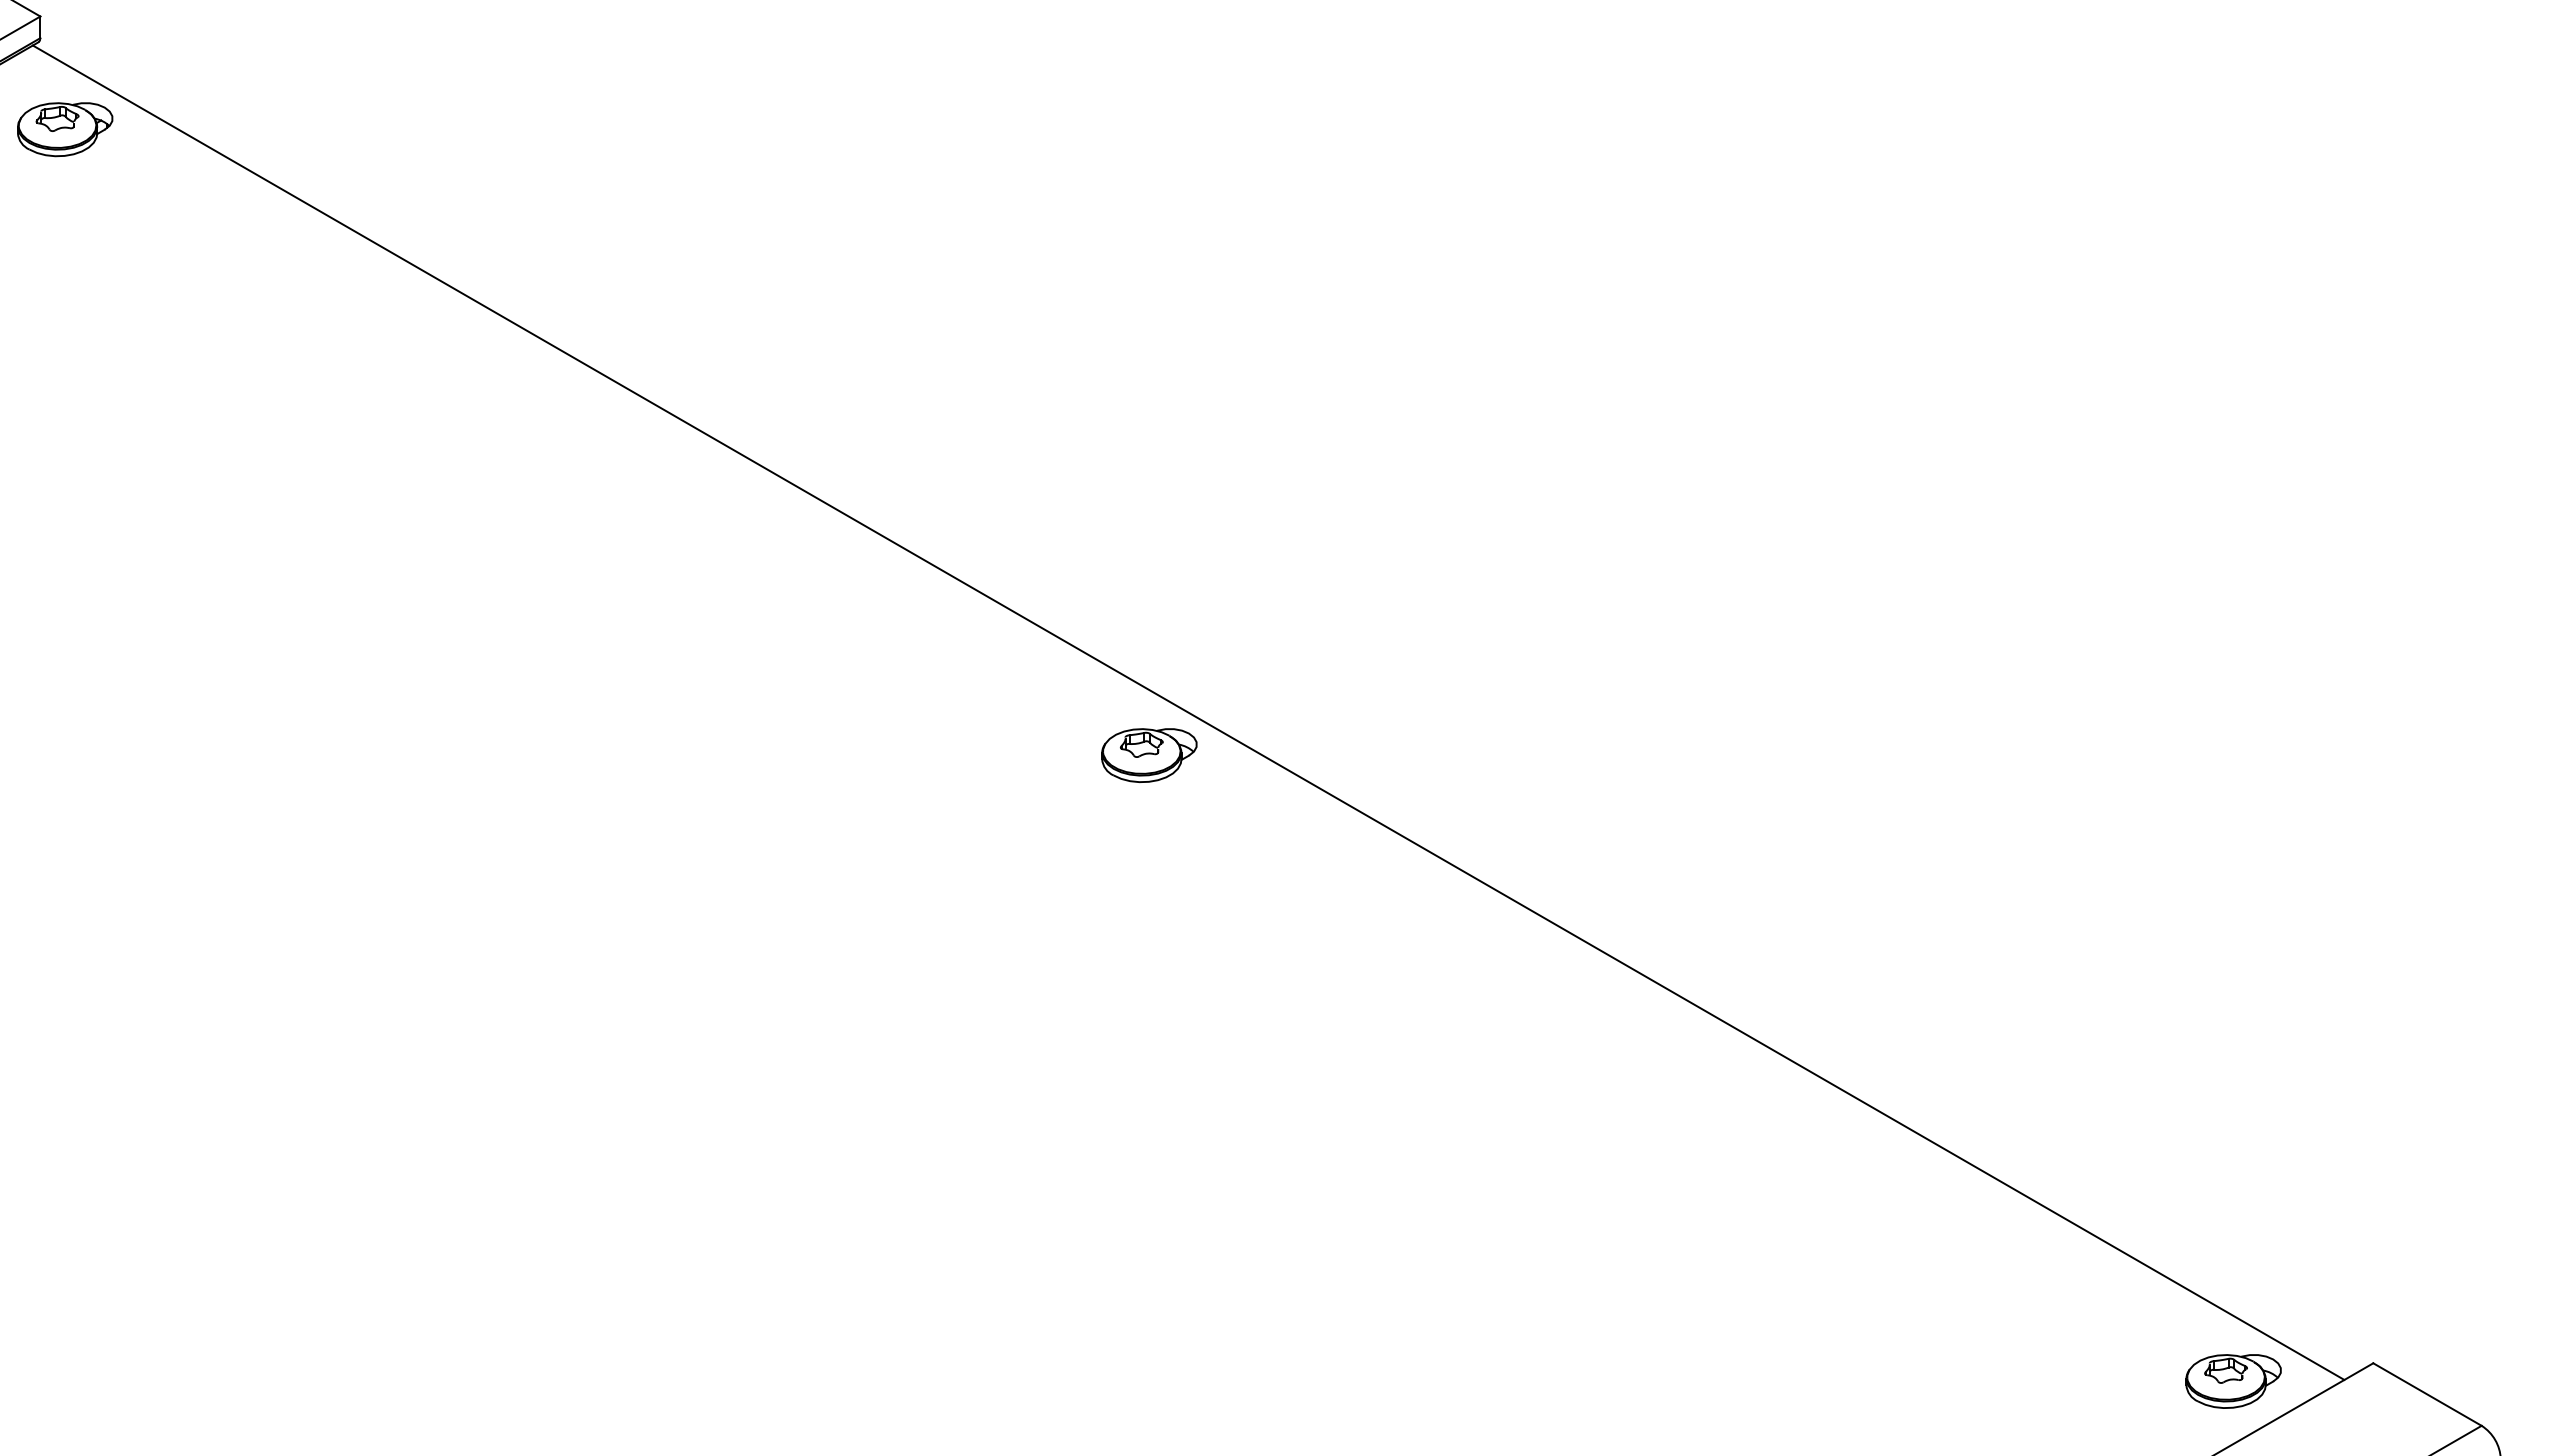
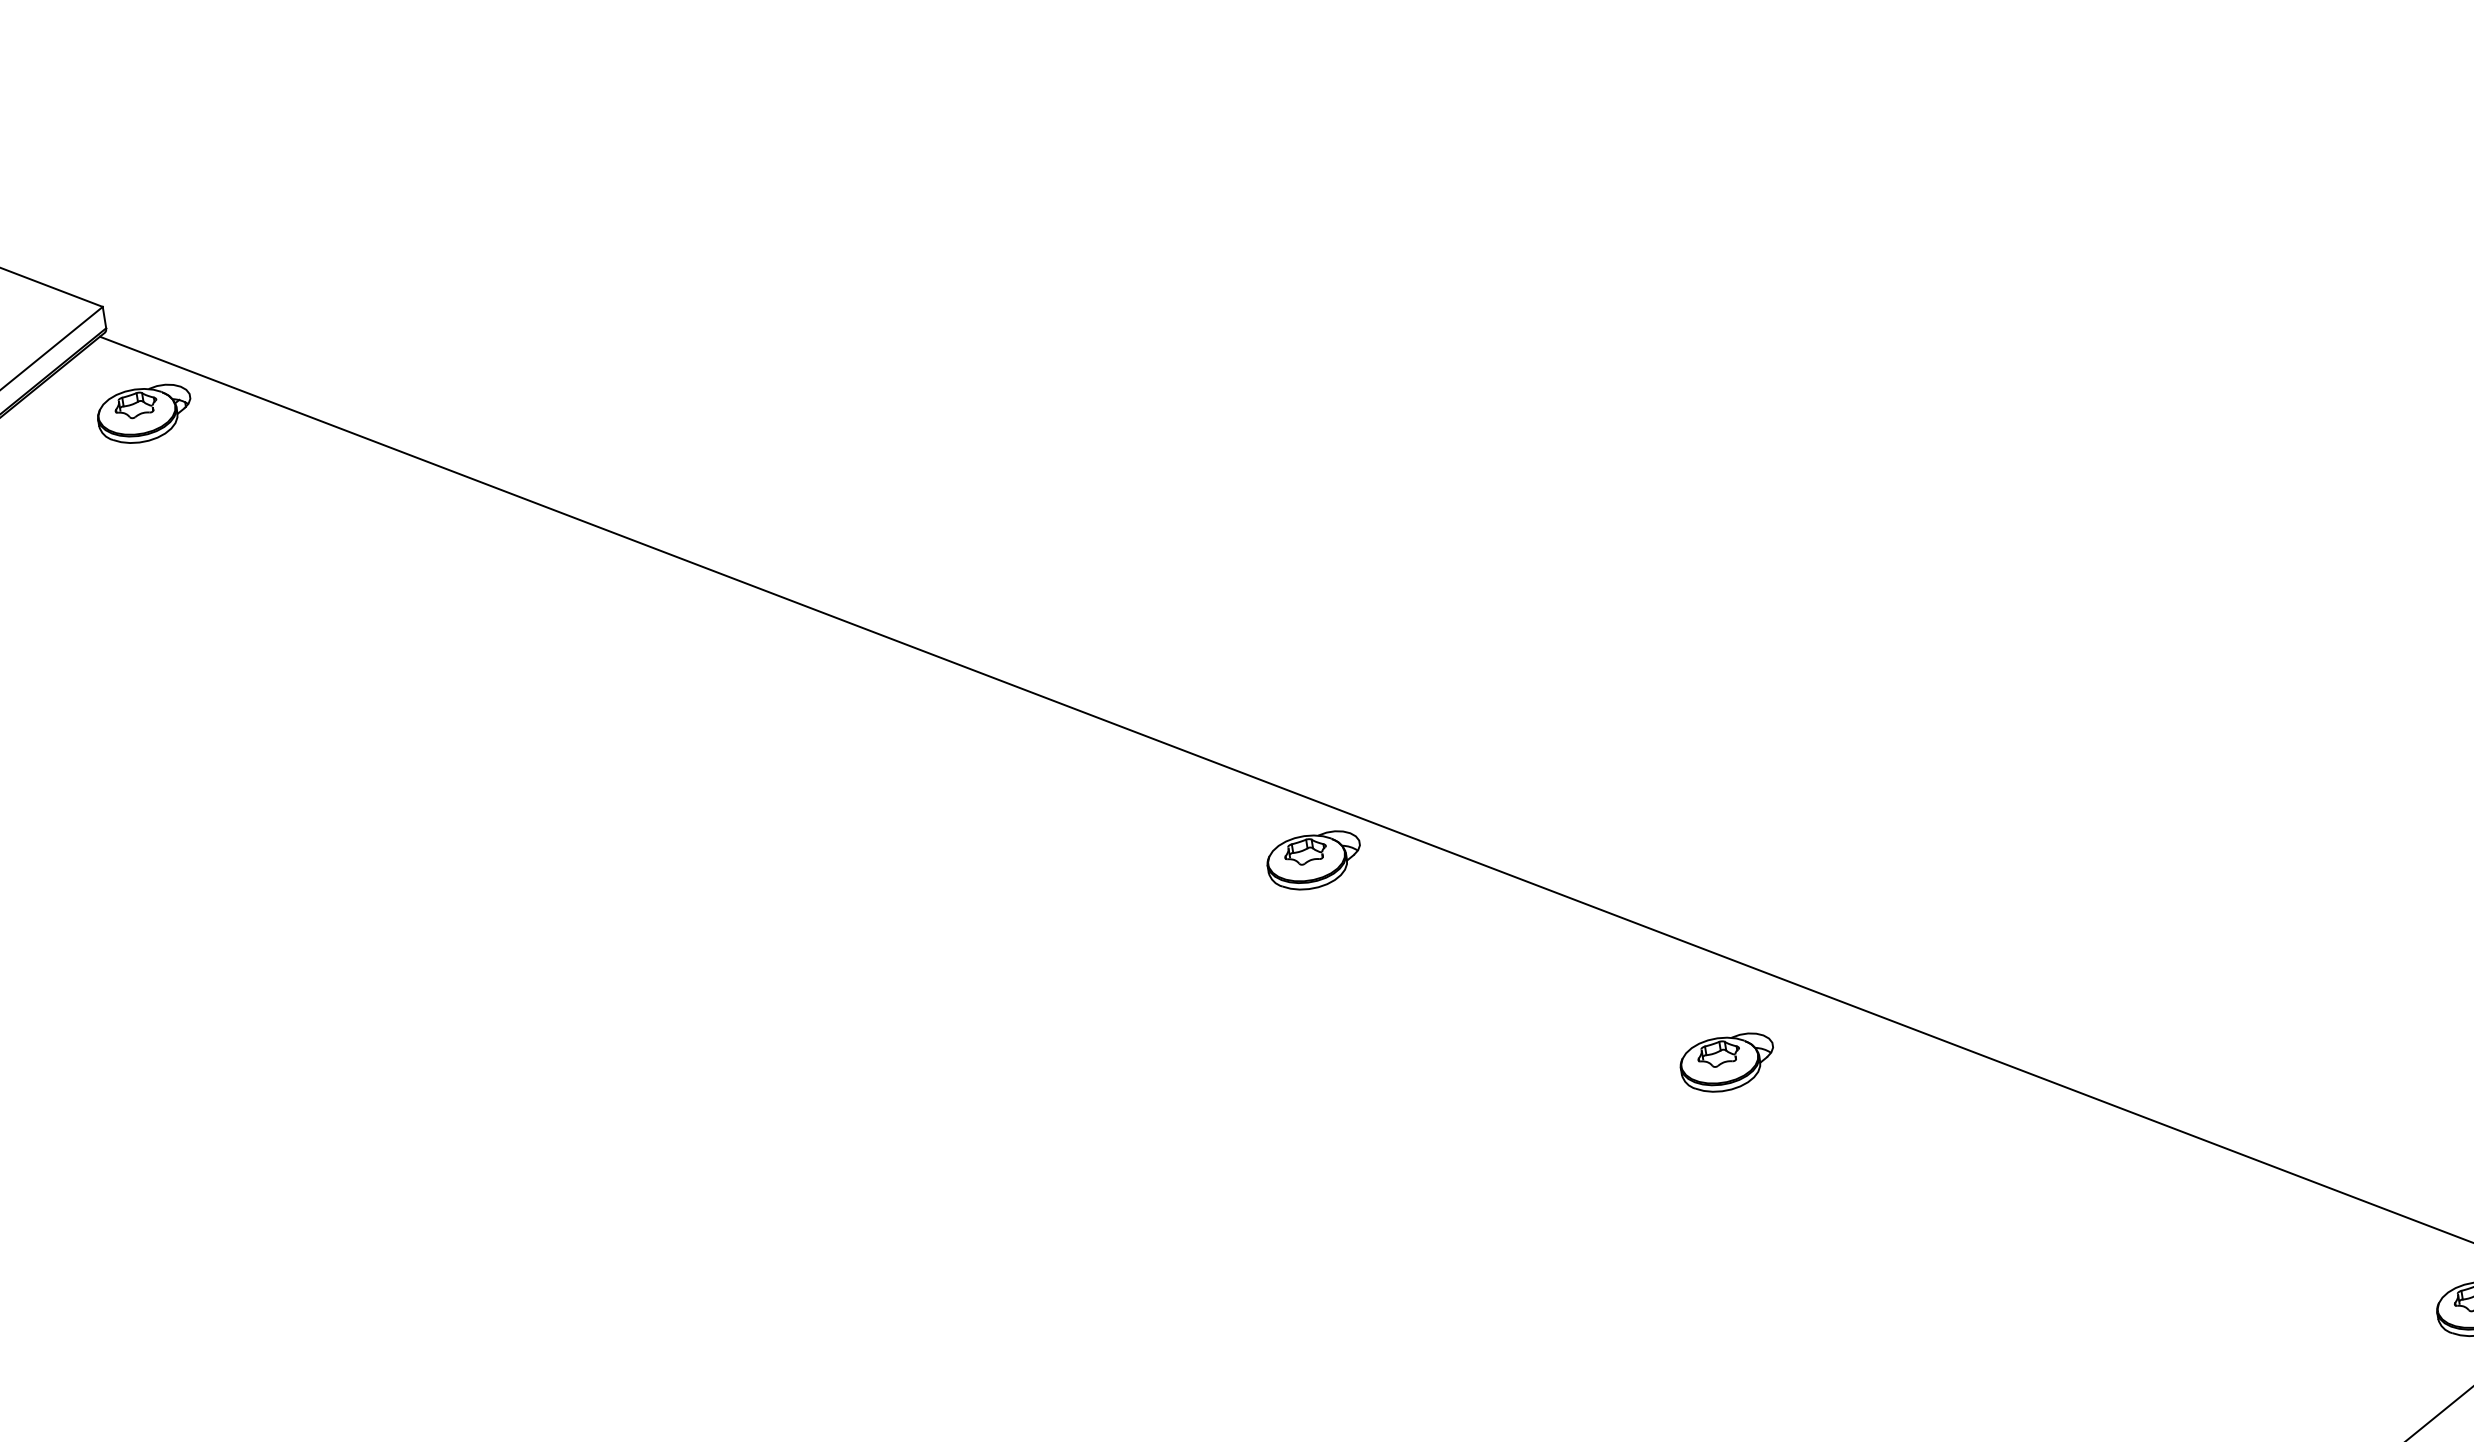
part: (1525, 1020) -> (1727, 1063), added

